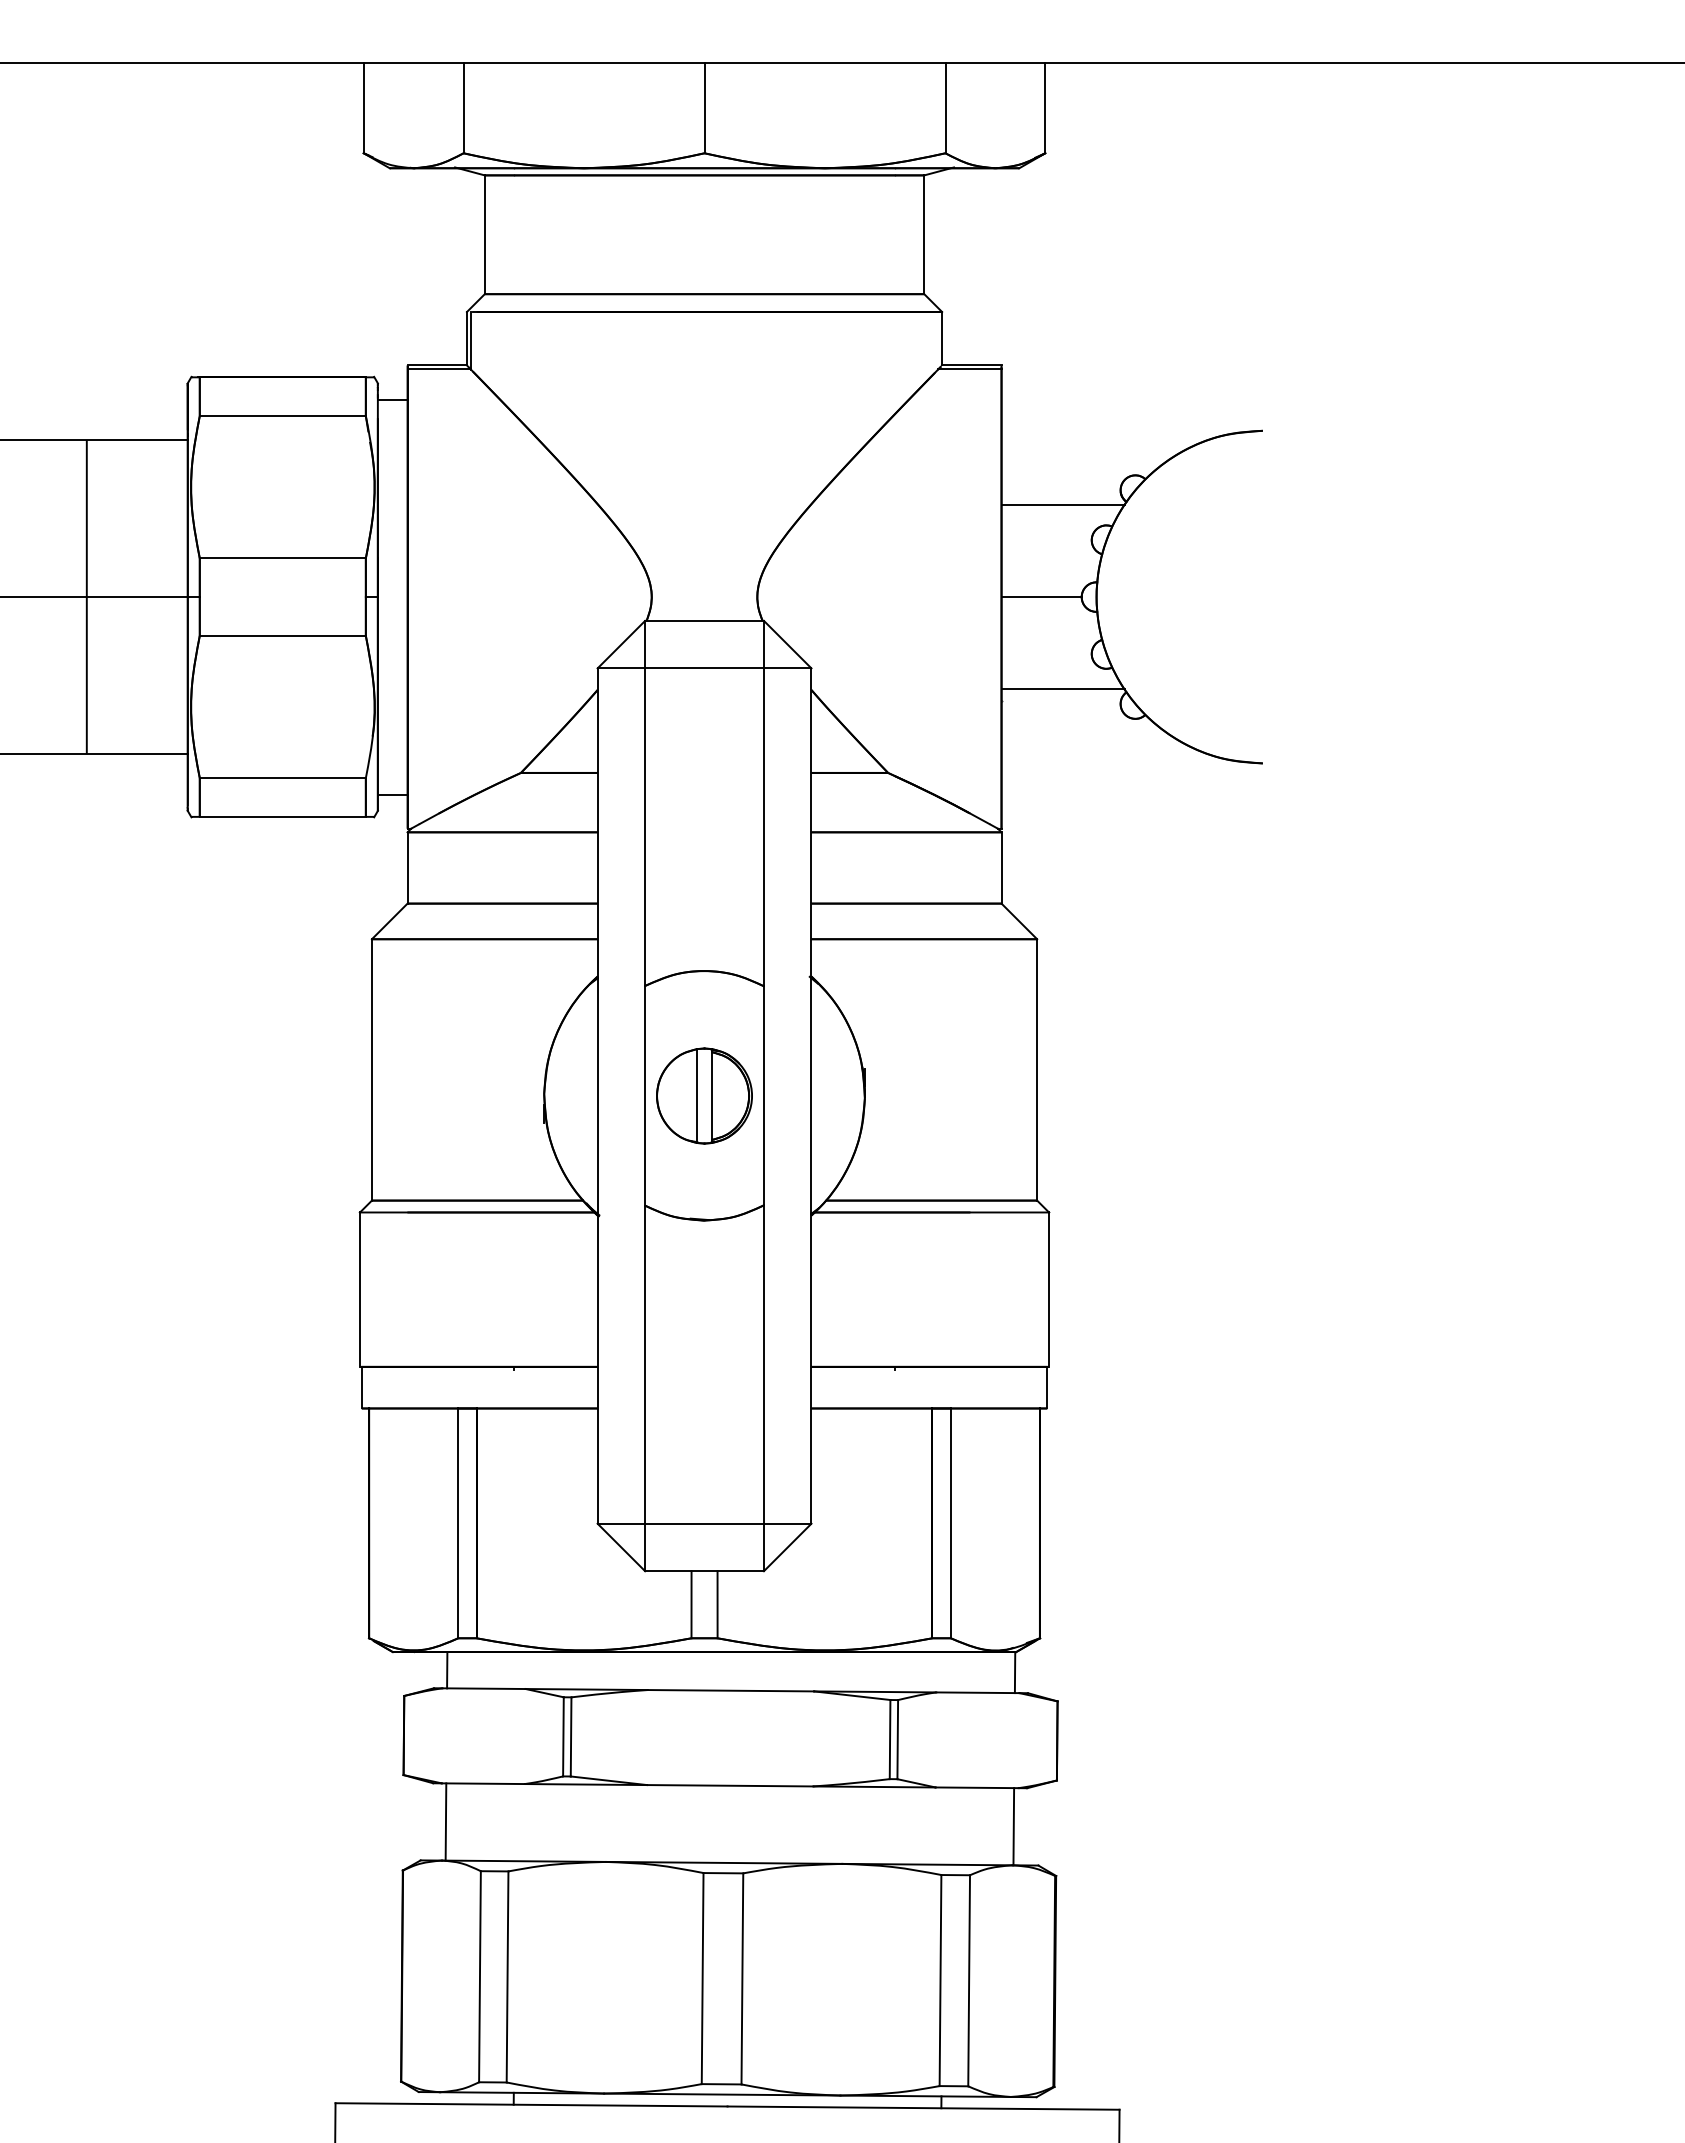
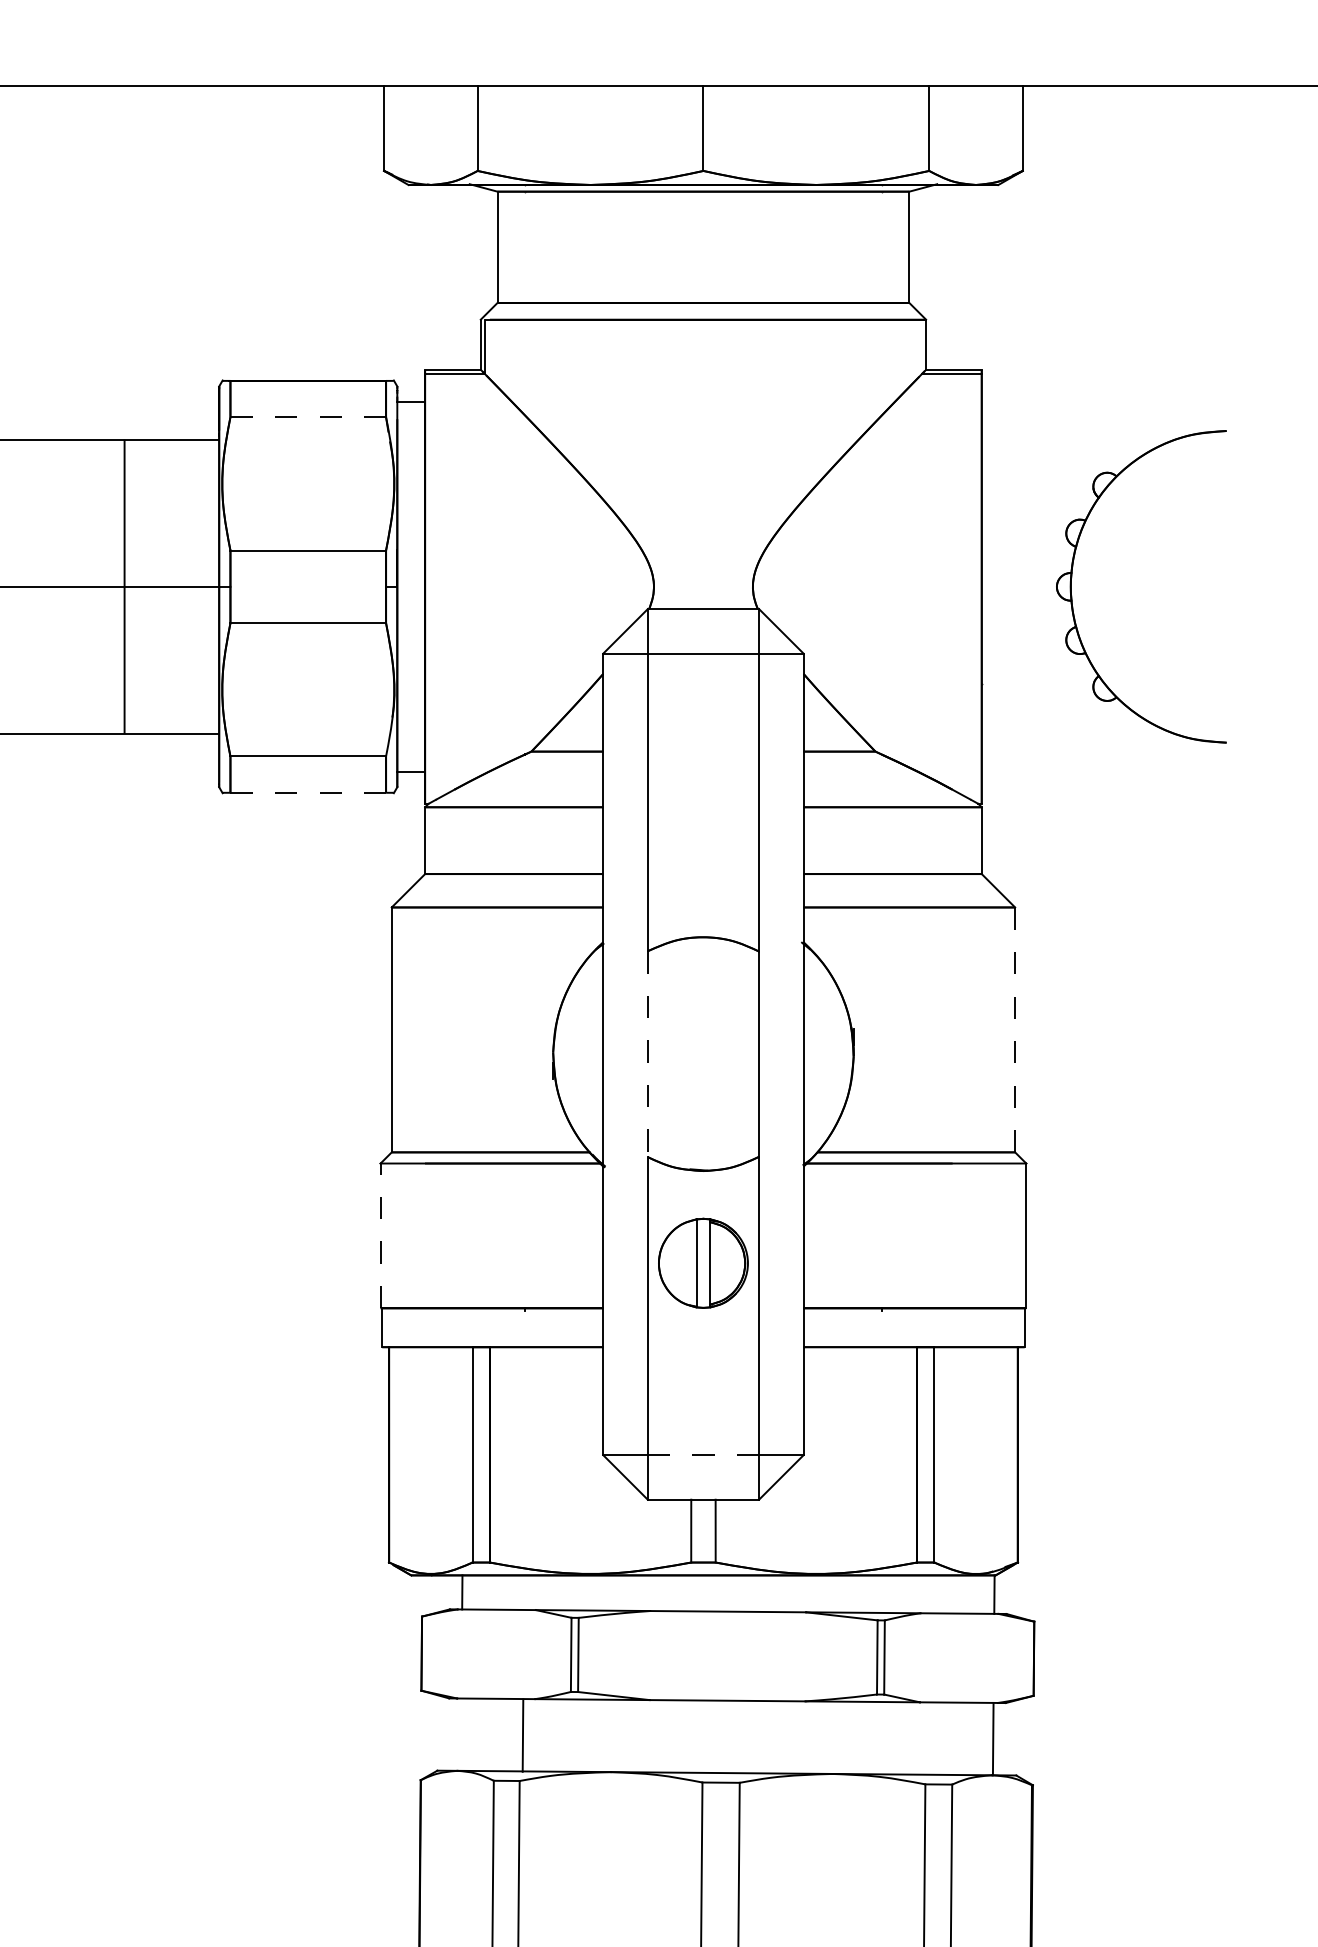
line: (283, 416) -> (308, 417), solid -> dashed
line: (1062, 505) -> (1038, 501), removed
line: (1041, 597) -> (1019, 587), removed
line: (1062, 689) -> (1038, 673), removed
line: (283, 816) -> (308, 792), solid -> dashed
line: (1037, 1069) -> (1015, 1029), solid -> dashed
line: (645, 1095) -> (648, 1053), solid -> dashed
part: (704, 1095) -> (703, 1262), moved
line: (360, 1289) -> (381, 1235), solid -> dashed
line: (704, 1523) -> (703, 1454), solid -> dashed
line: (445, 1821) -> (522, 1735), moved

